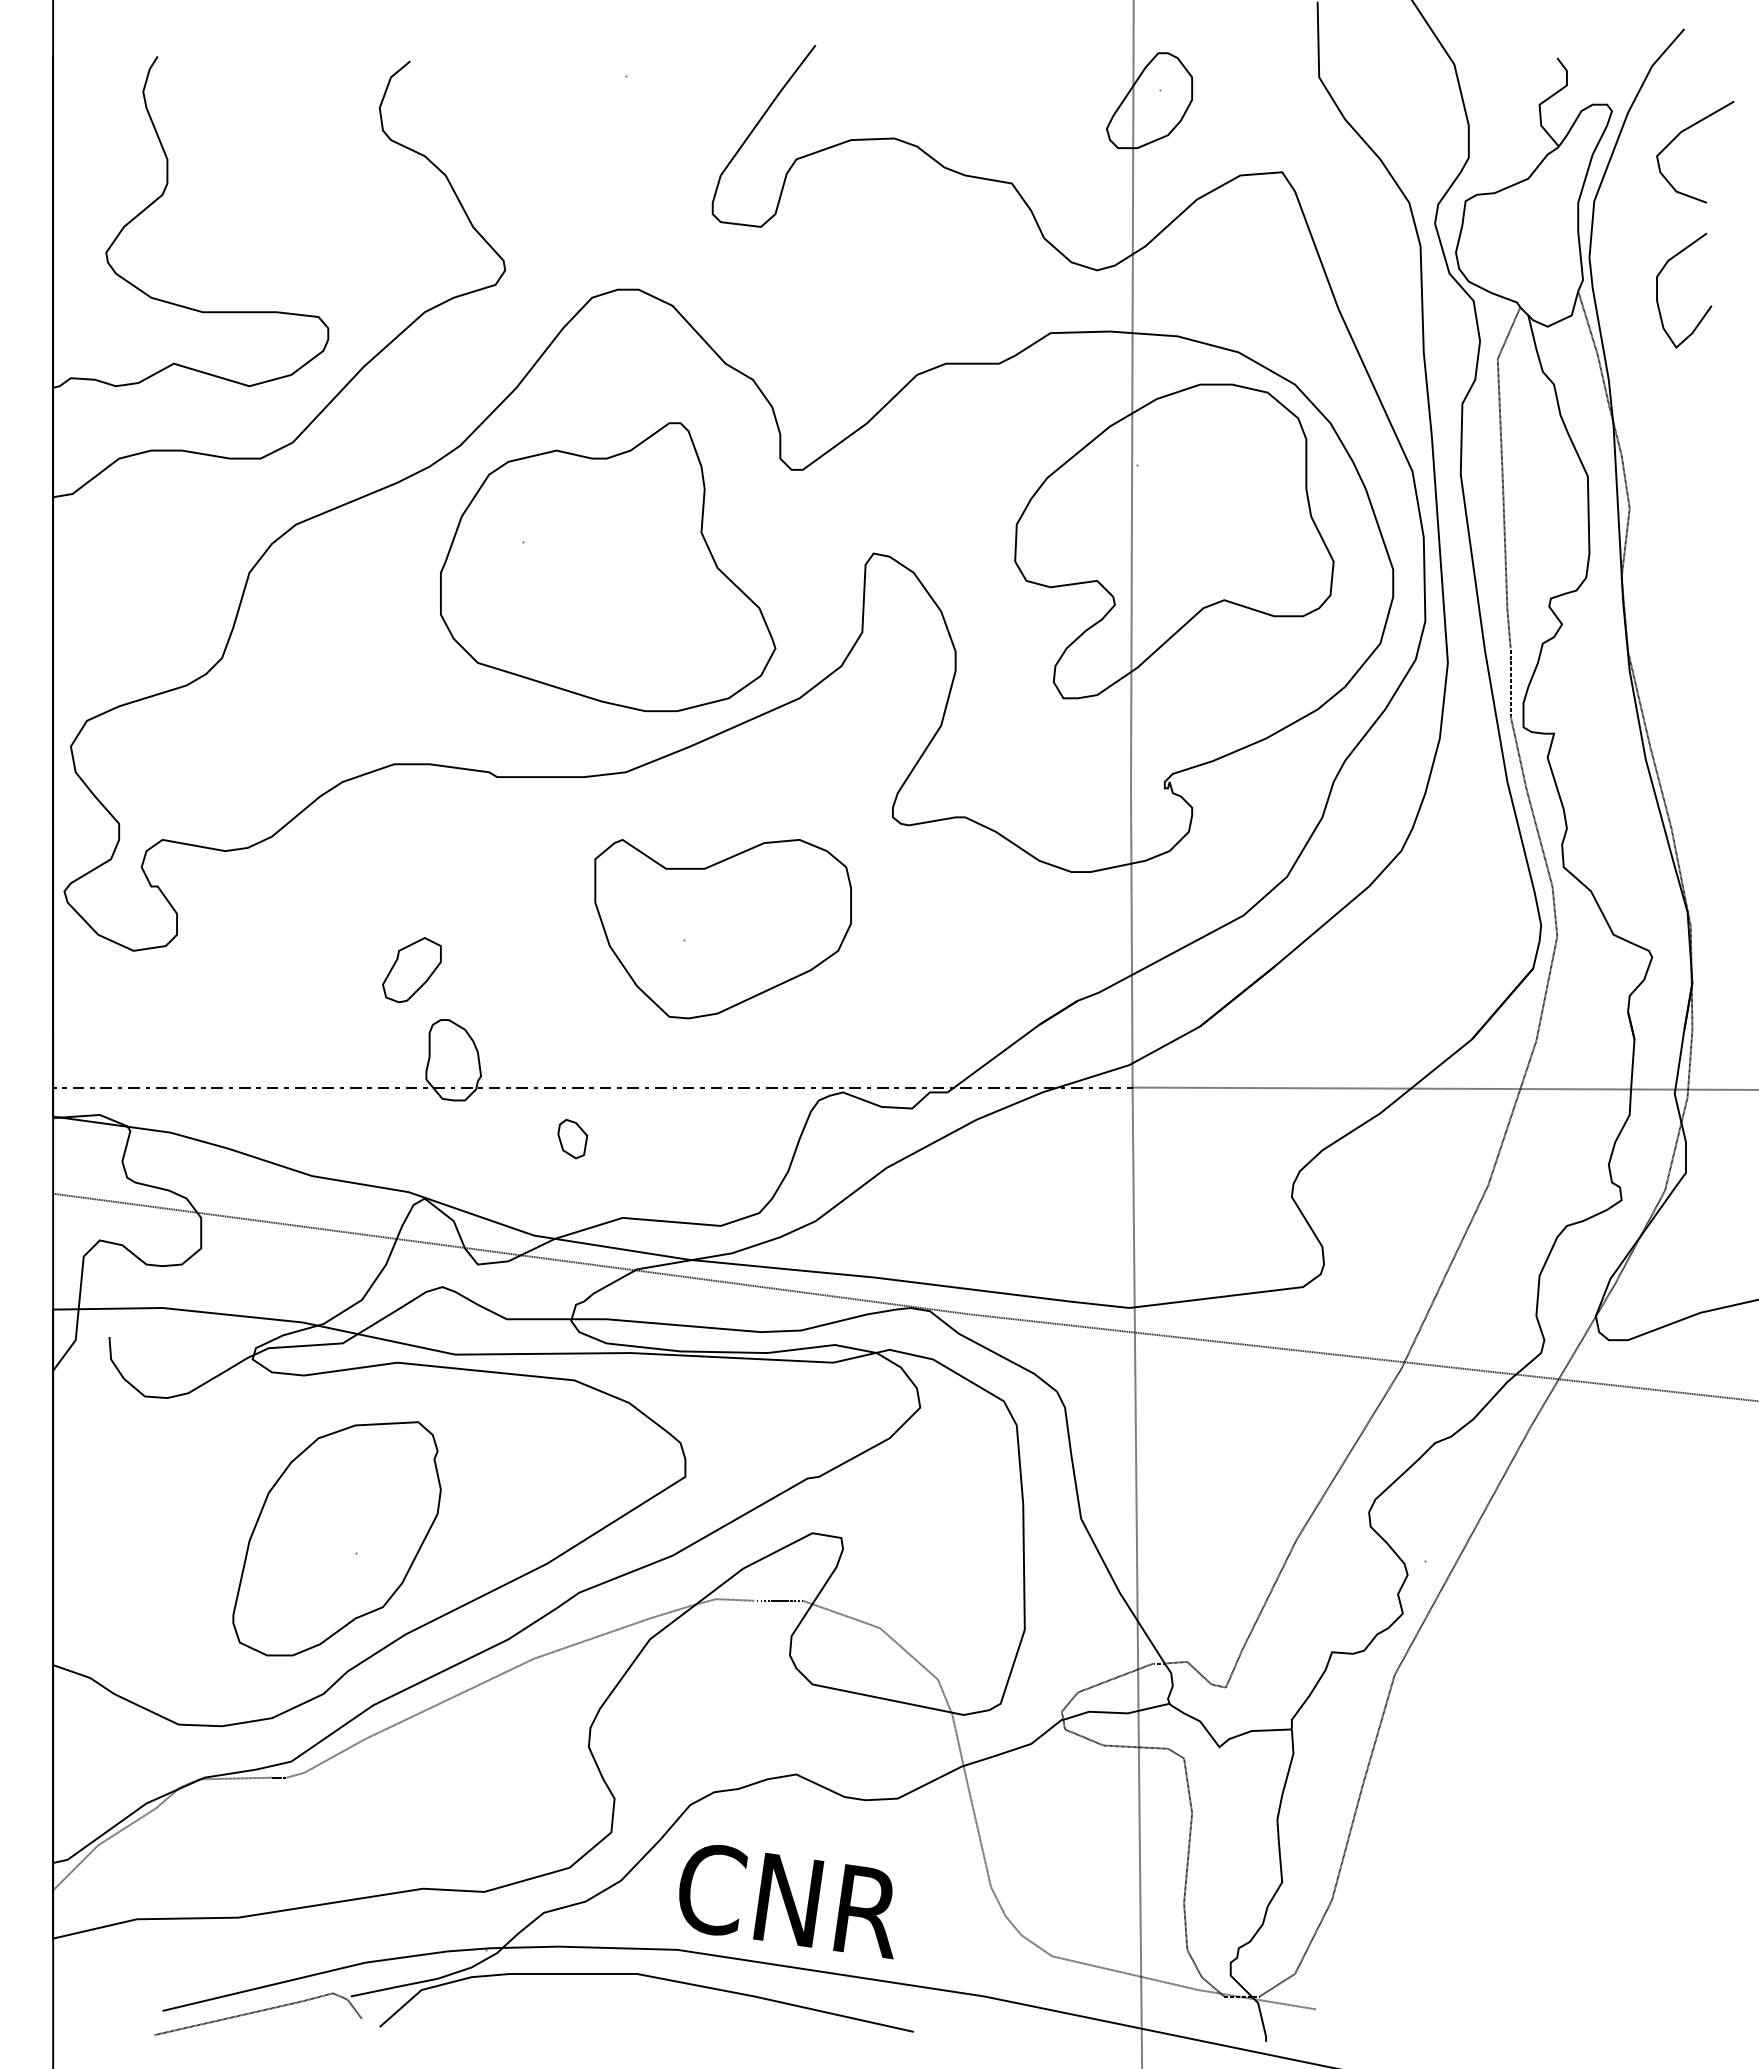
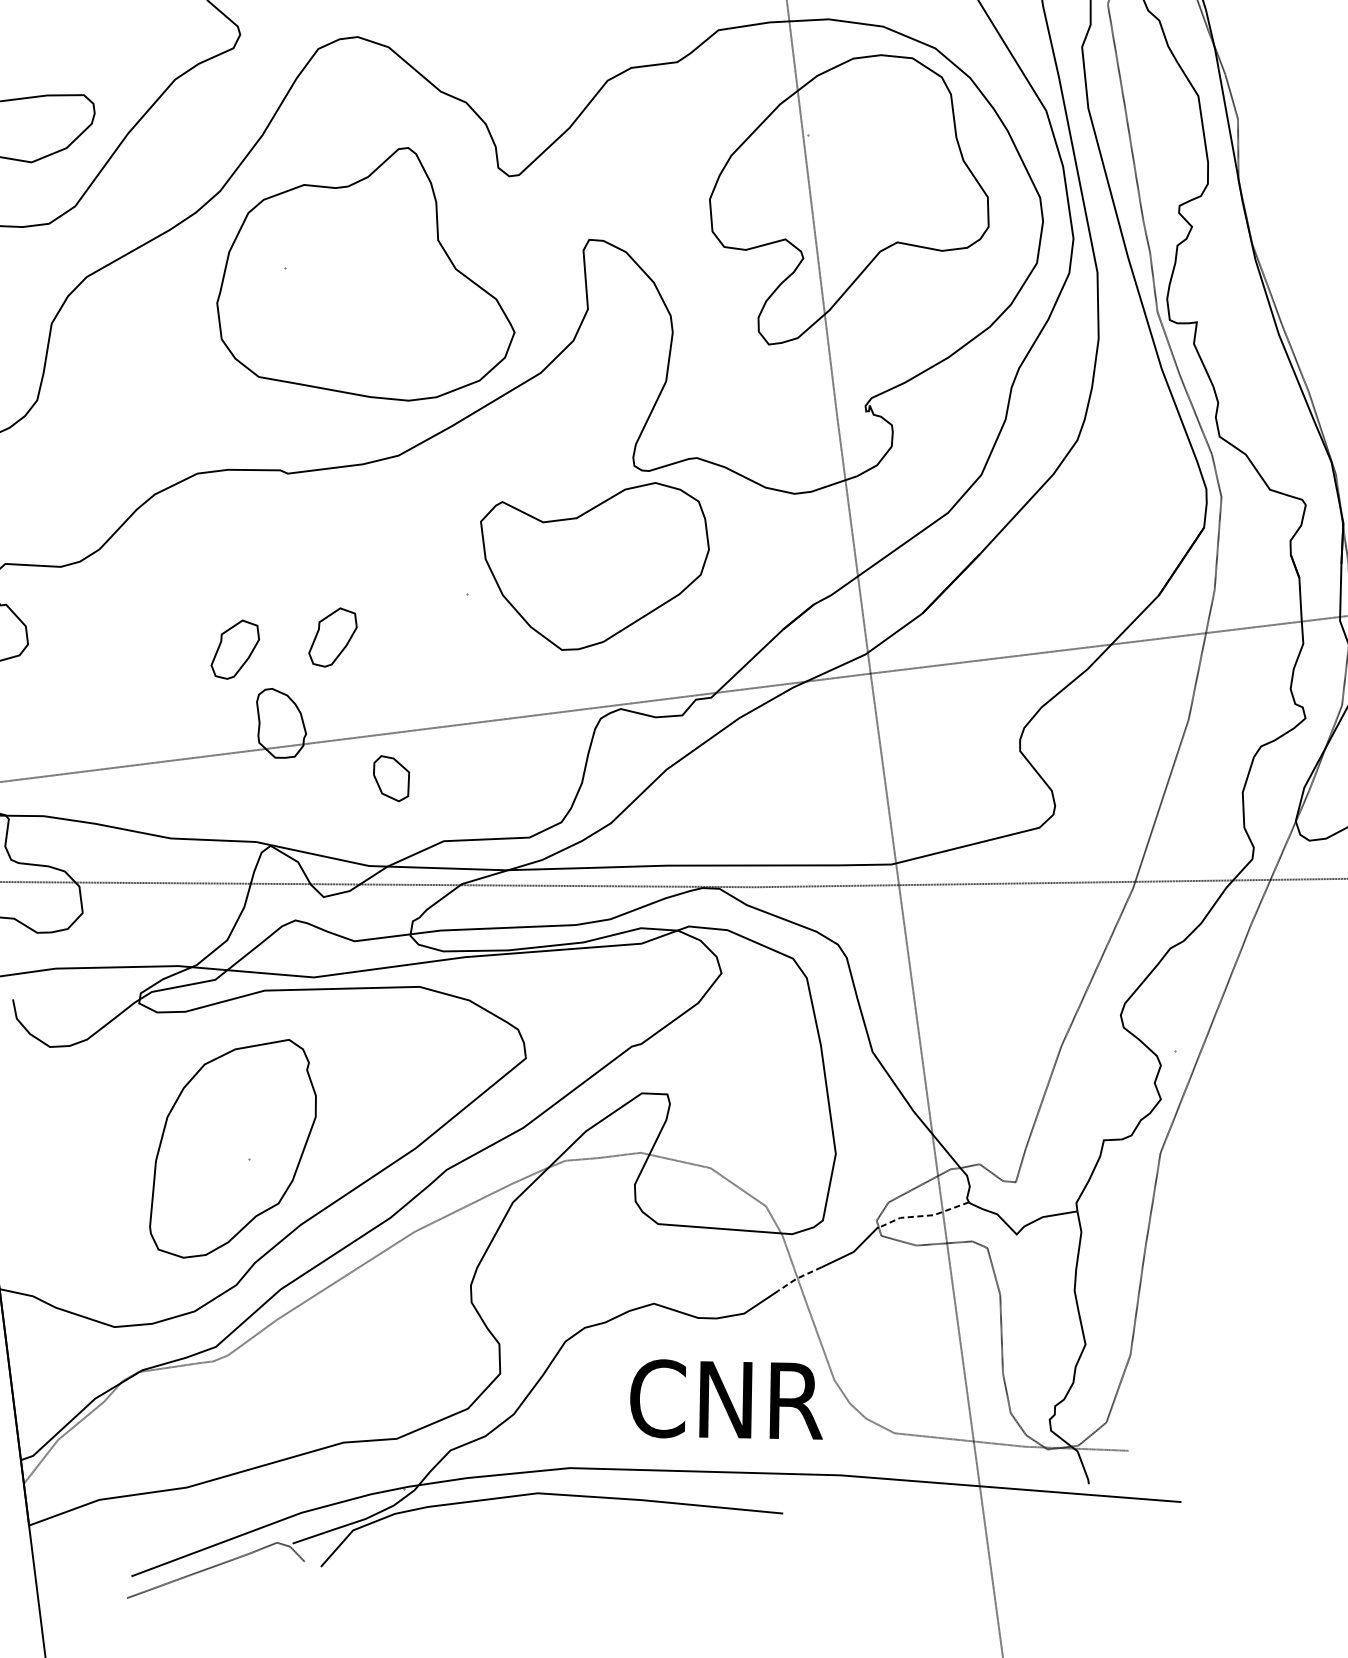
part: (722, 929) -> (598, 568), moved
part: (524, 970) -> (332, 637), added
part: (572, 1138) -> (391, 777), size x1.4
line: (1115, 1712) -> (923, 1215), solid -> dashed
line: (964, 1765) -> (798, 1277), solid -> dashed
text: (786, 1902) -> (724, 1402), moved

